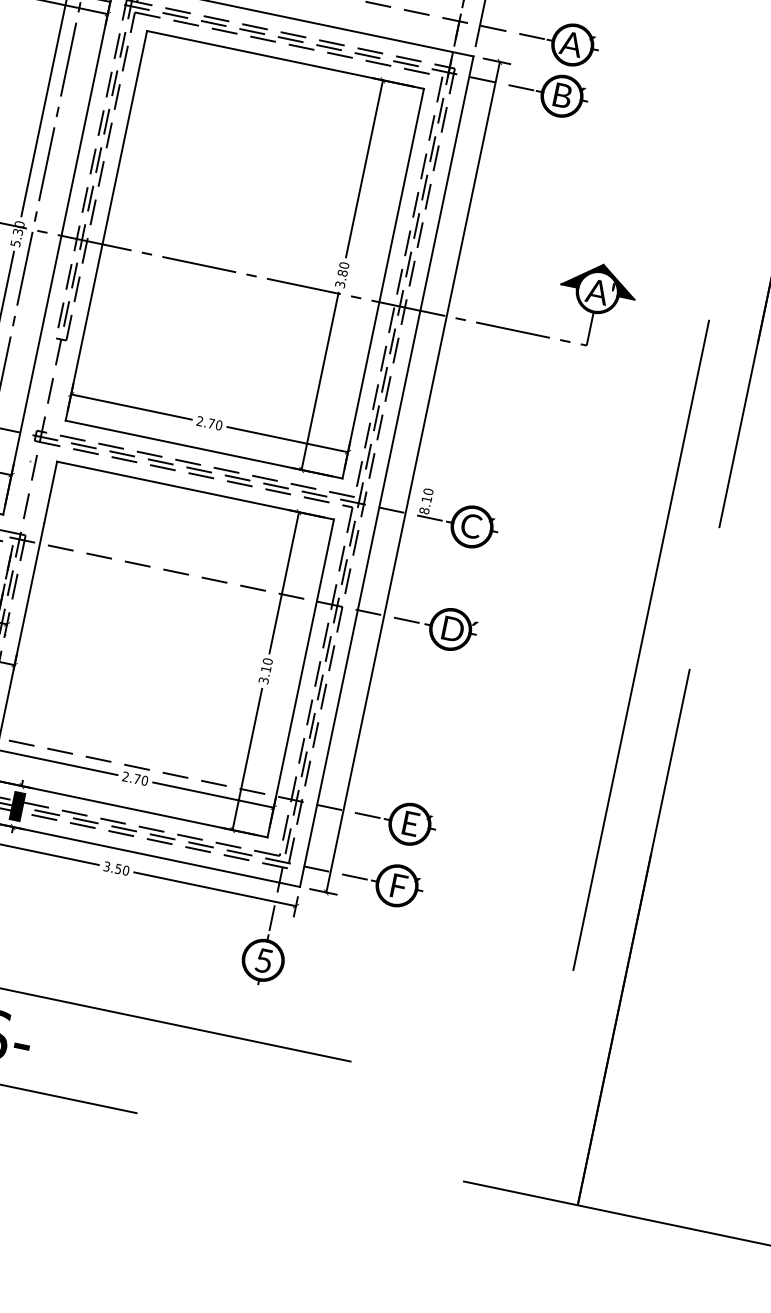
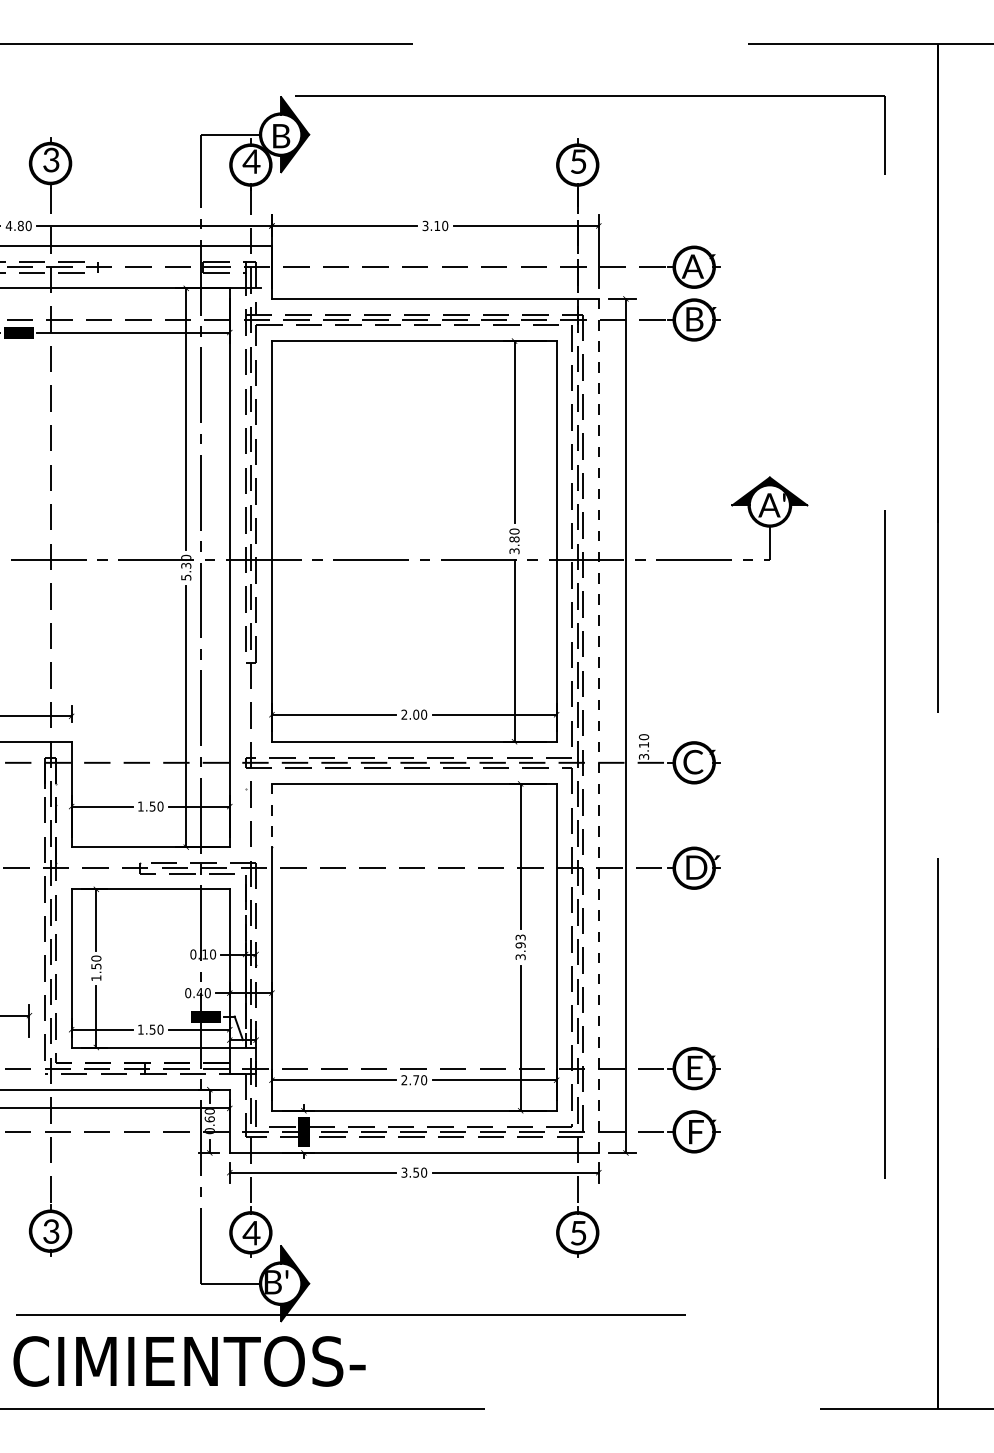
text: (211, 423) -> (416, 714), 2.70 -> 2.00
line: (386, 472) -> (598, 726), solid -> dashed
line: (50, 492) -> (271, 815), solid -> dashed
text: (424, 510) -> (644, 756), 8.10 -> 3.10
text: (266, 665) -> (520, 941), 3.10 -> 3.93

